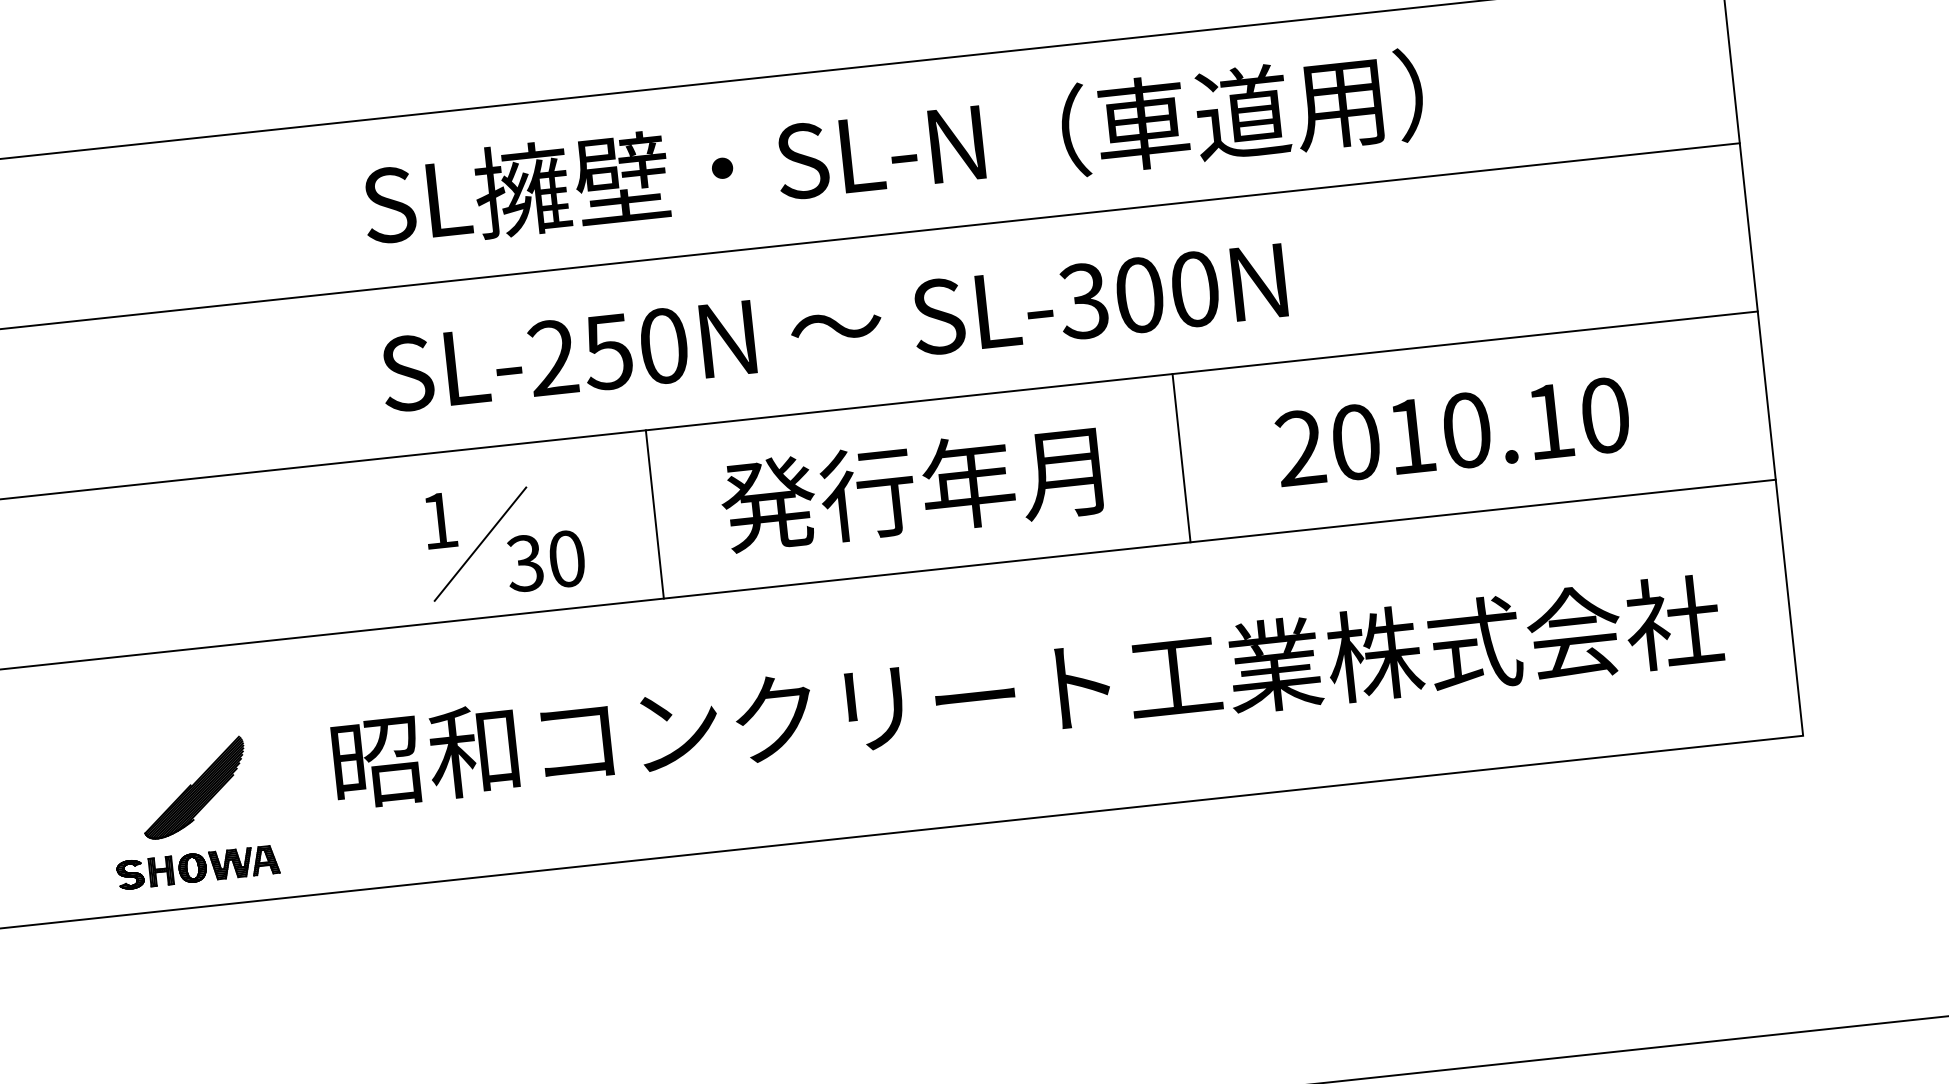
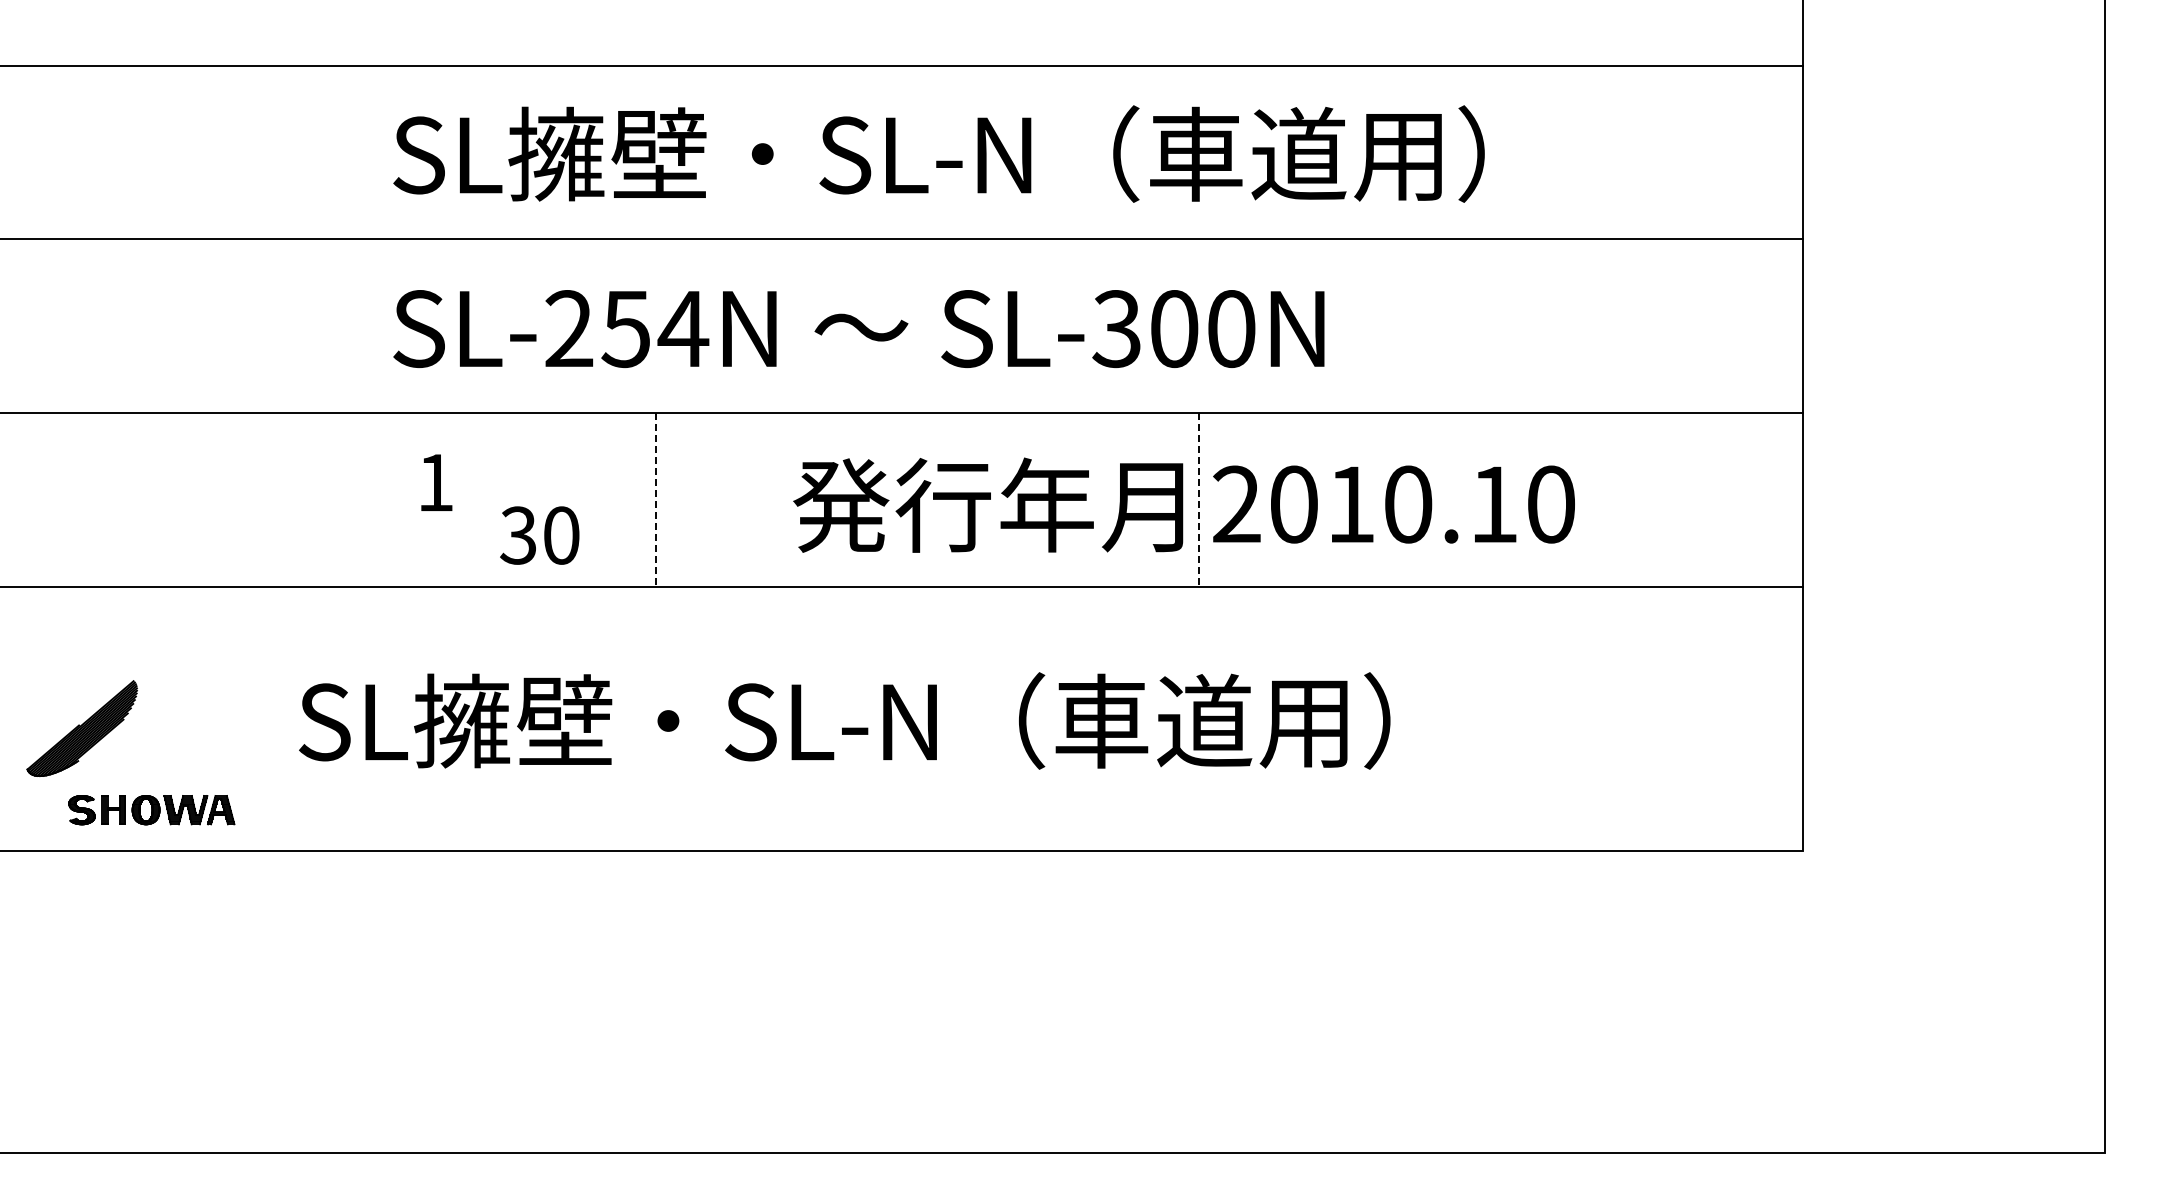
text: (663, 346) -> (683, 329), SL-250N -> SL-254N
text: (1452, 431) -> (1393, 504), moved
line: (1181, 457) -> (1199, 499), solid -> dashed
text: (911, 487) -> (988, 504), moved
line: (655, 514) -> (656, 499), solid -> dashed
line: (480, 543) -> (474, 510), removed
text: (1026, 691) -> (1015, 720), 昭和コンクリート工業株式会社 -> SL擁壁・SL-N（車道用）
part: (193, 788) -> (81, 728), moved

